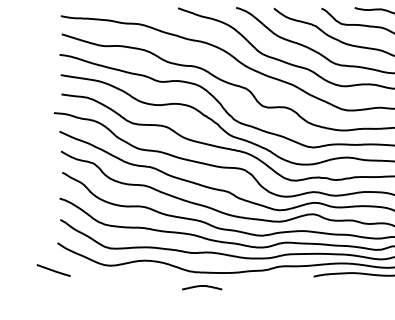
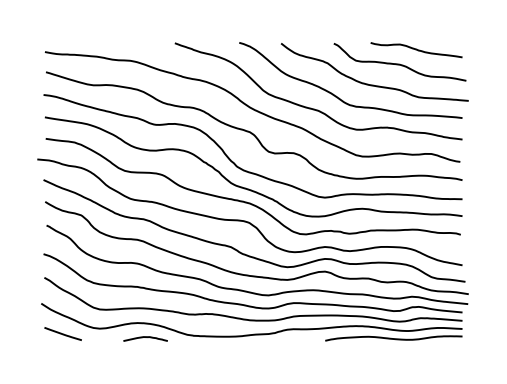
line: (53, 270) -> (62, 333), moved
curve: (202, 286) -> (145, 337), moved

